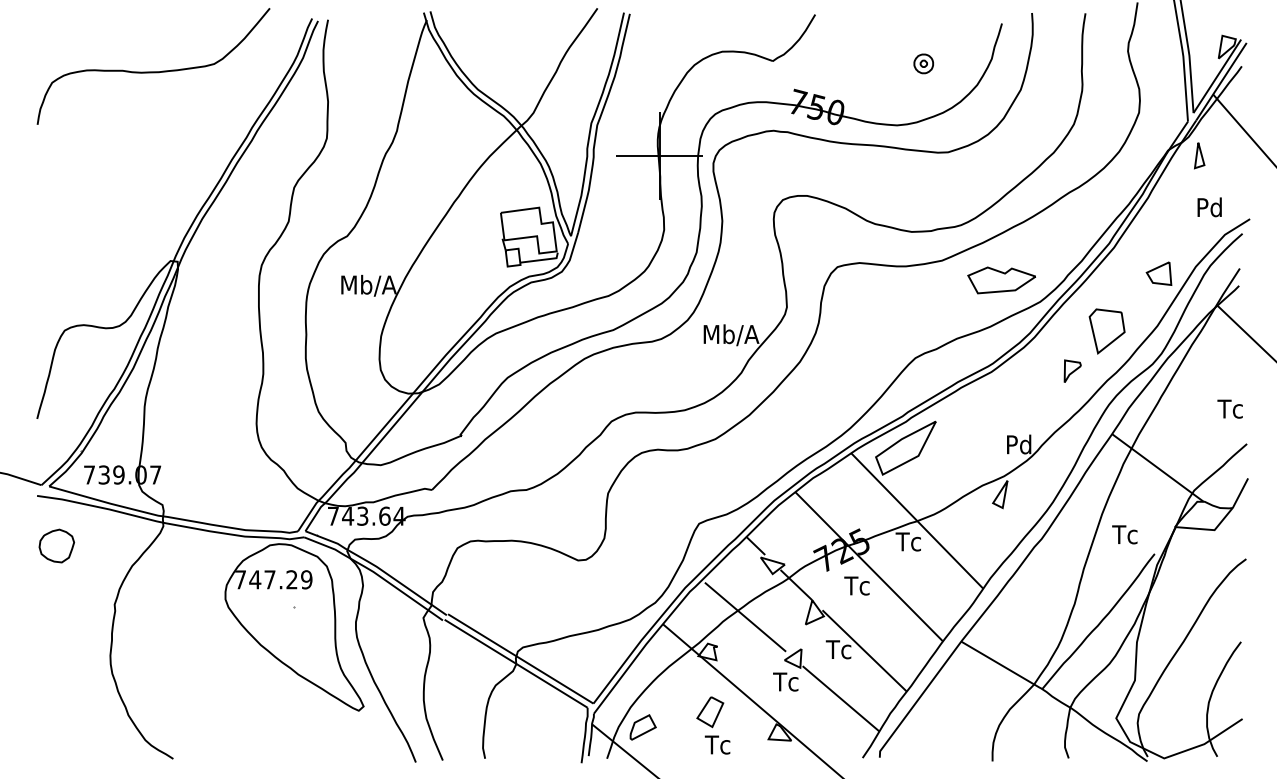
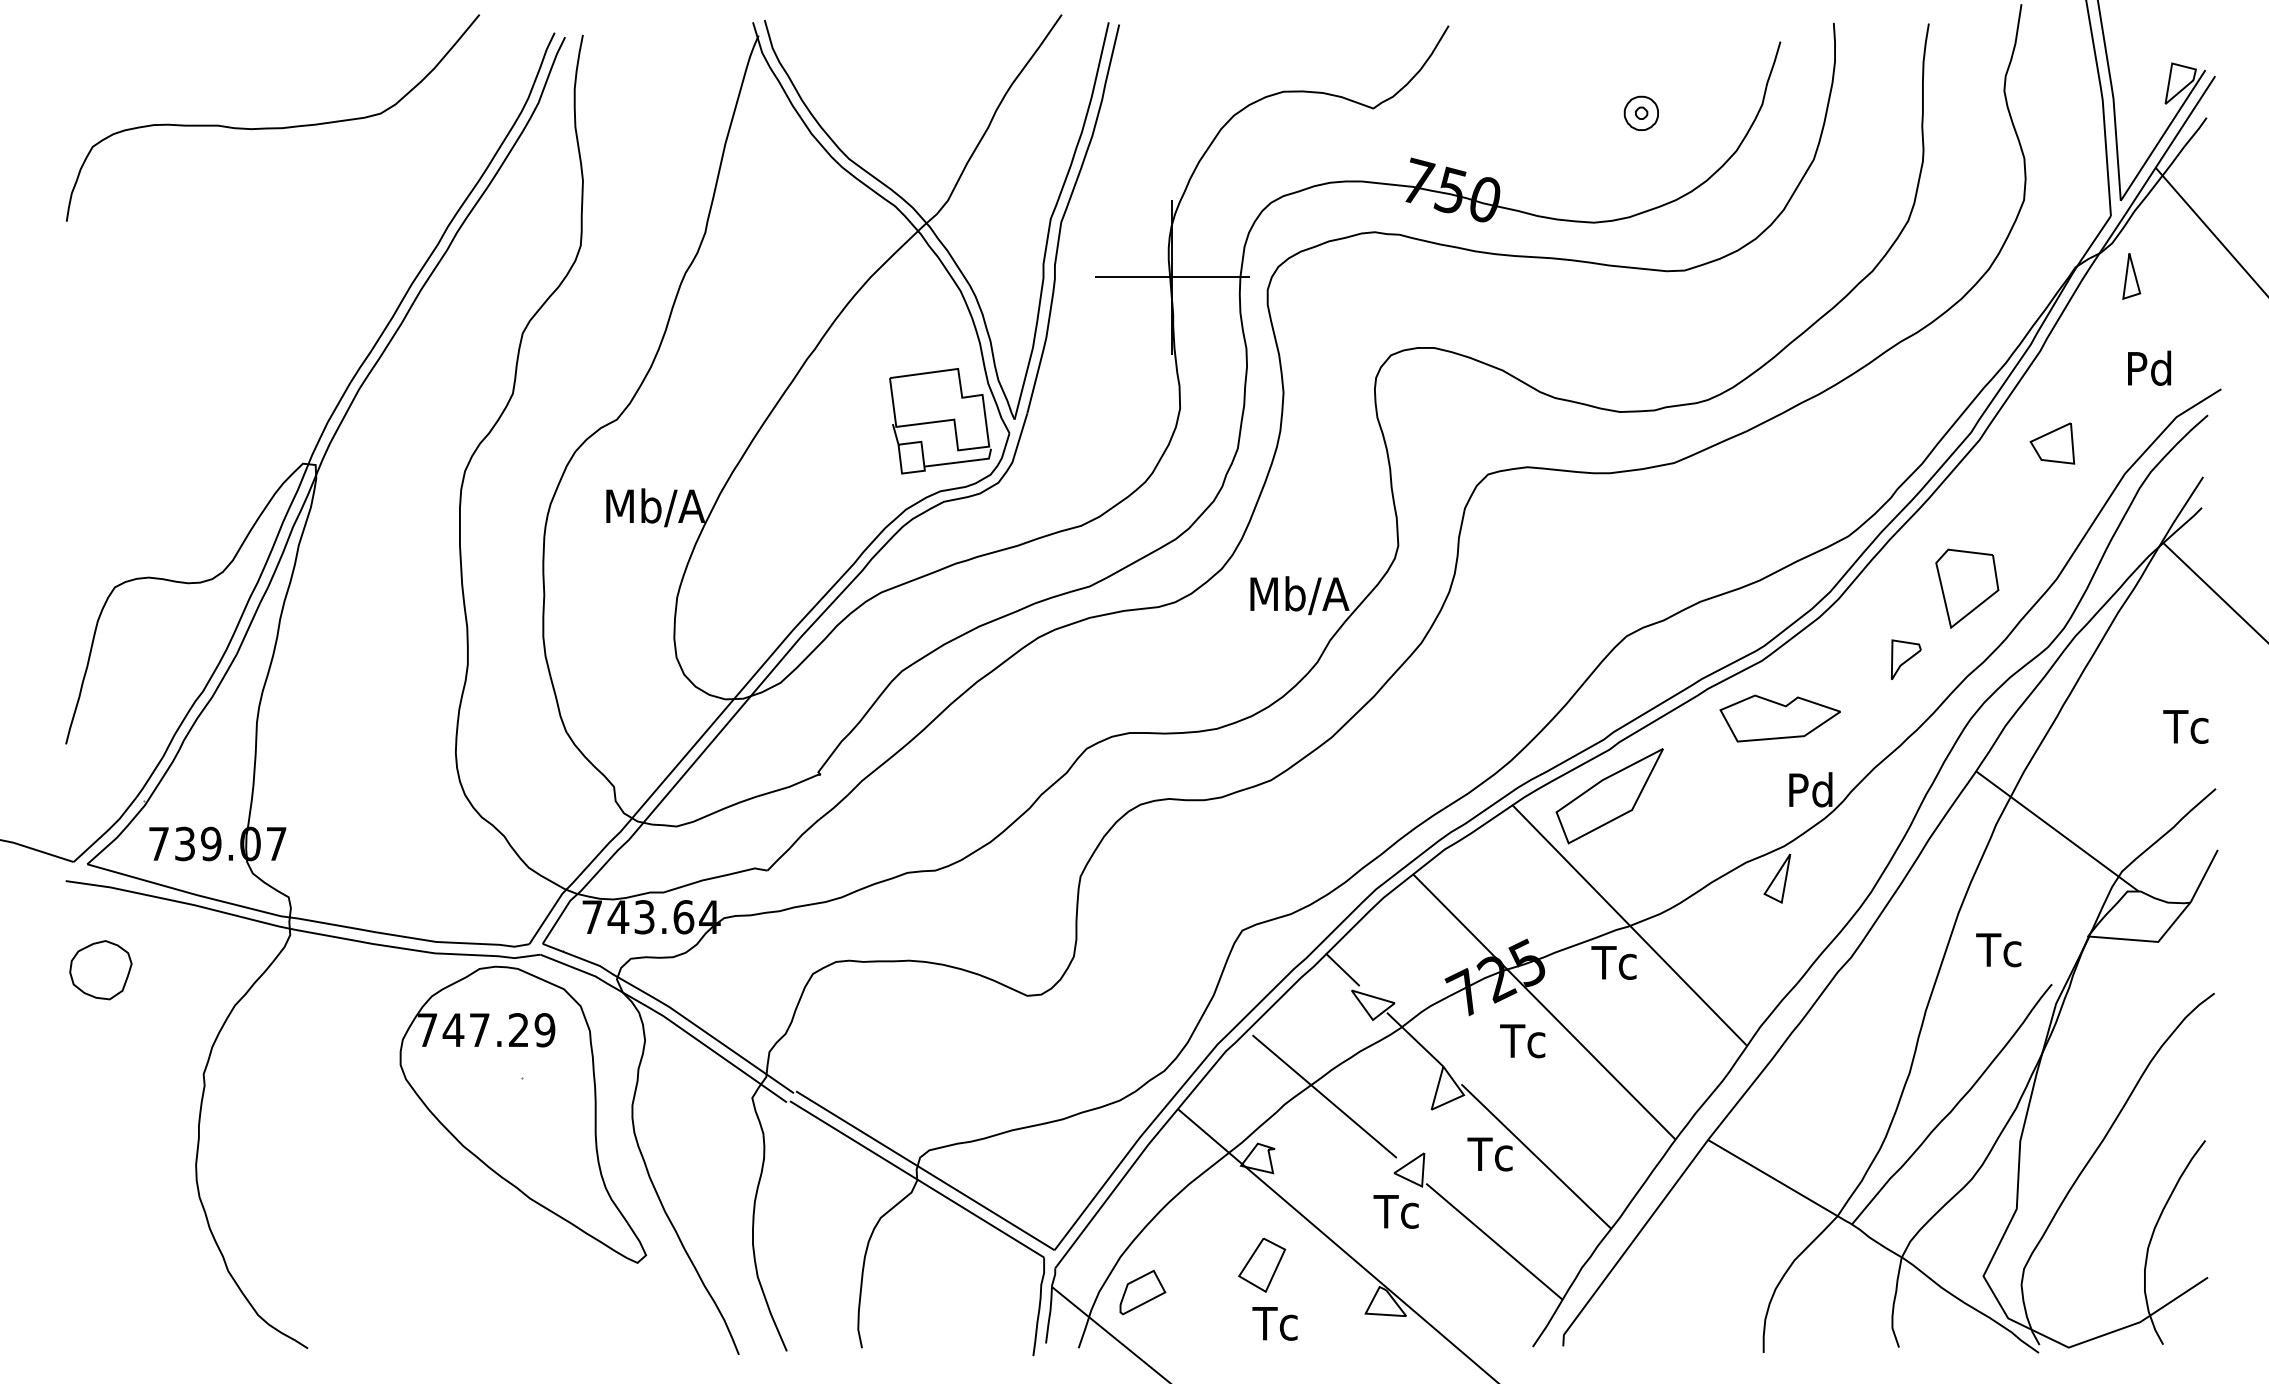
part: (1158, 273) -> (2051, 443), moved
part: (1001, 280) -> (1779, 718), moved

